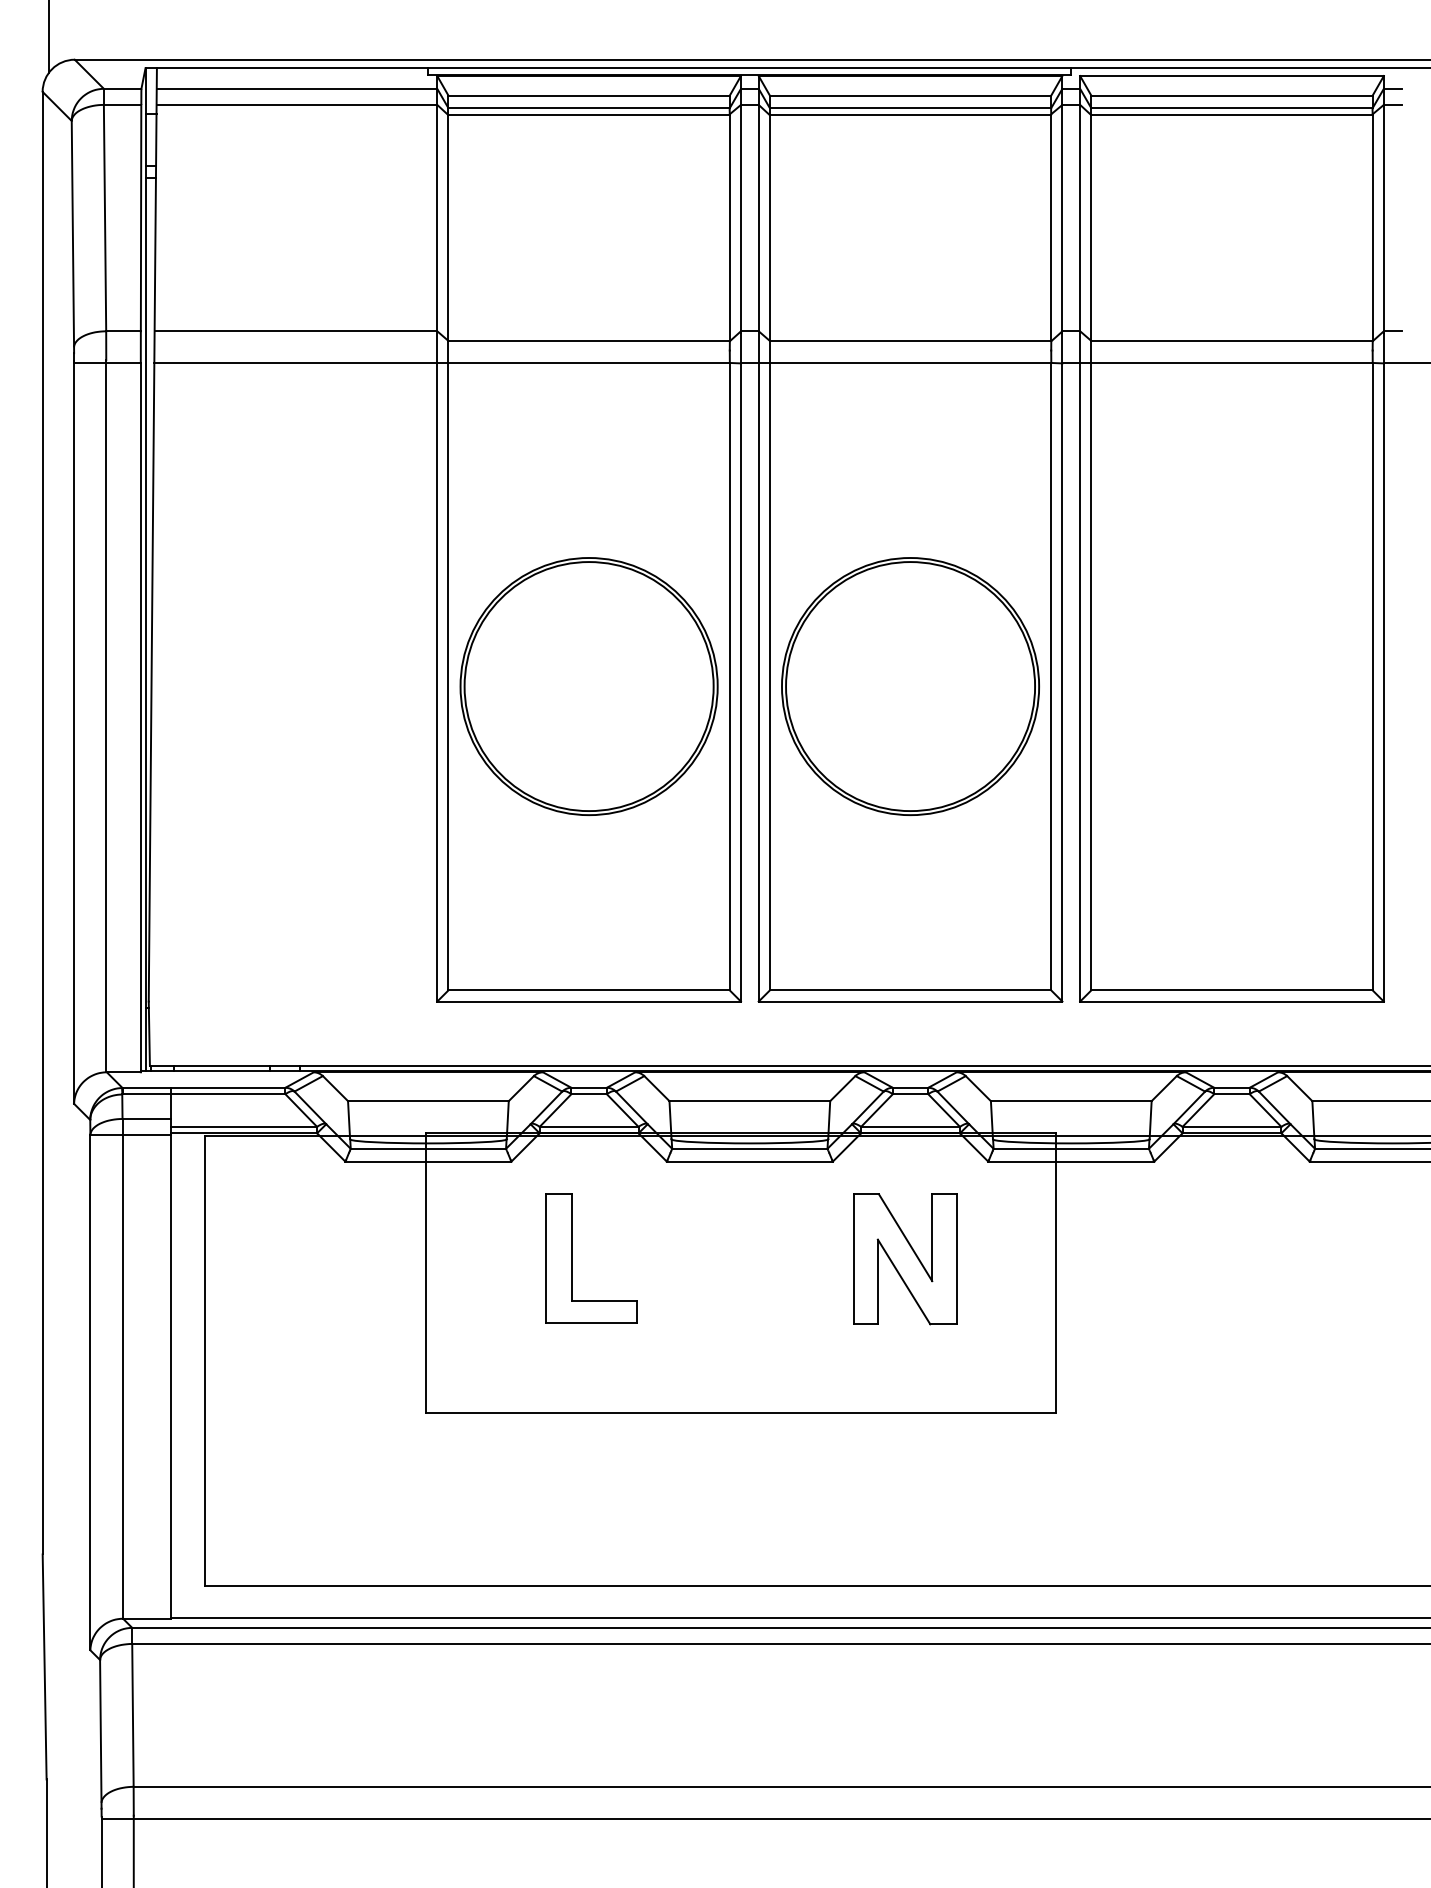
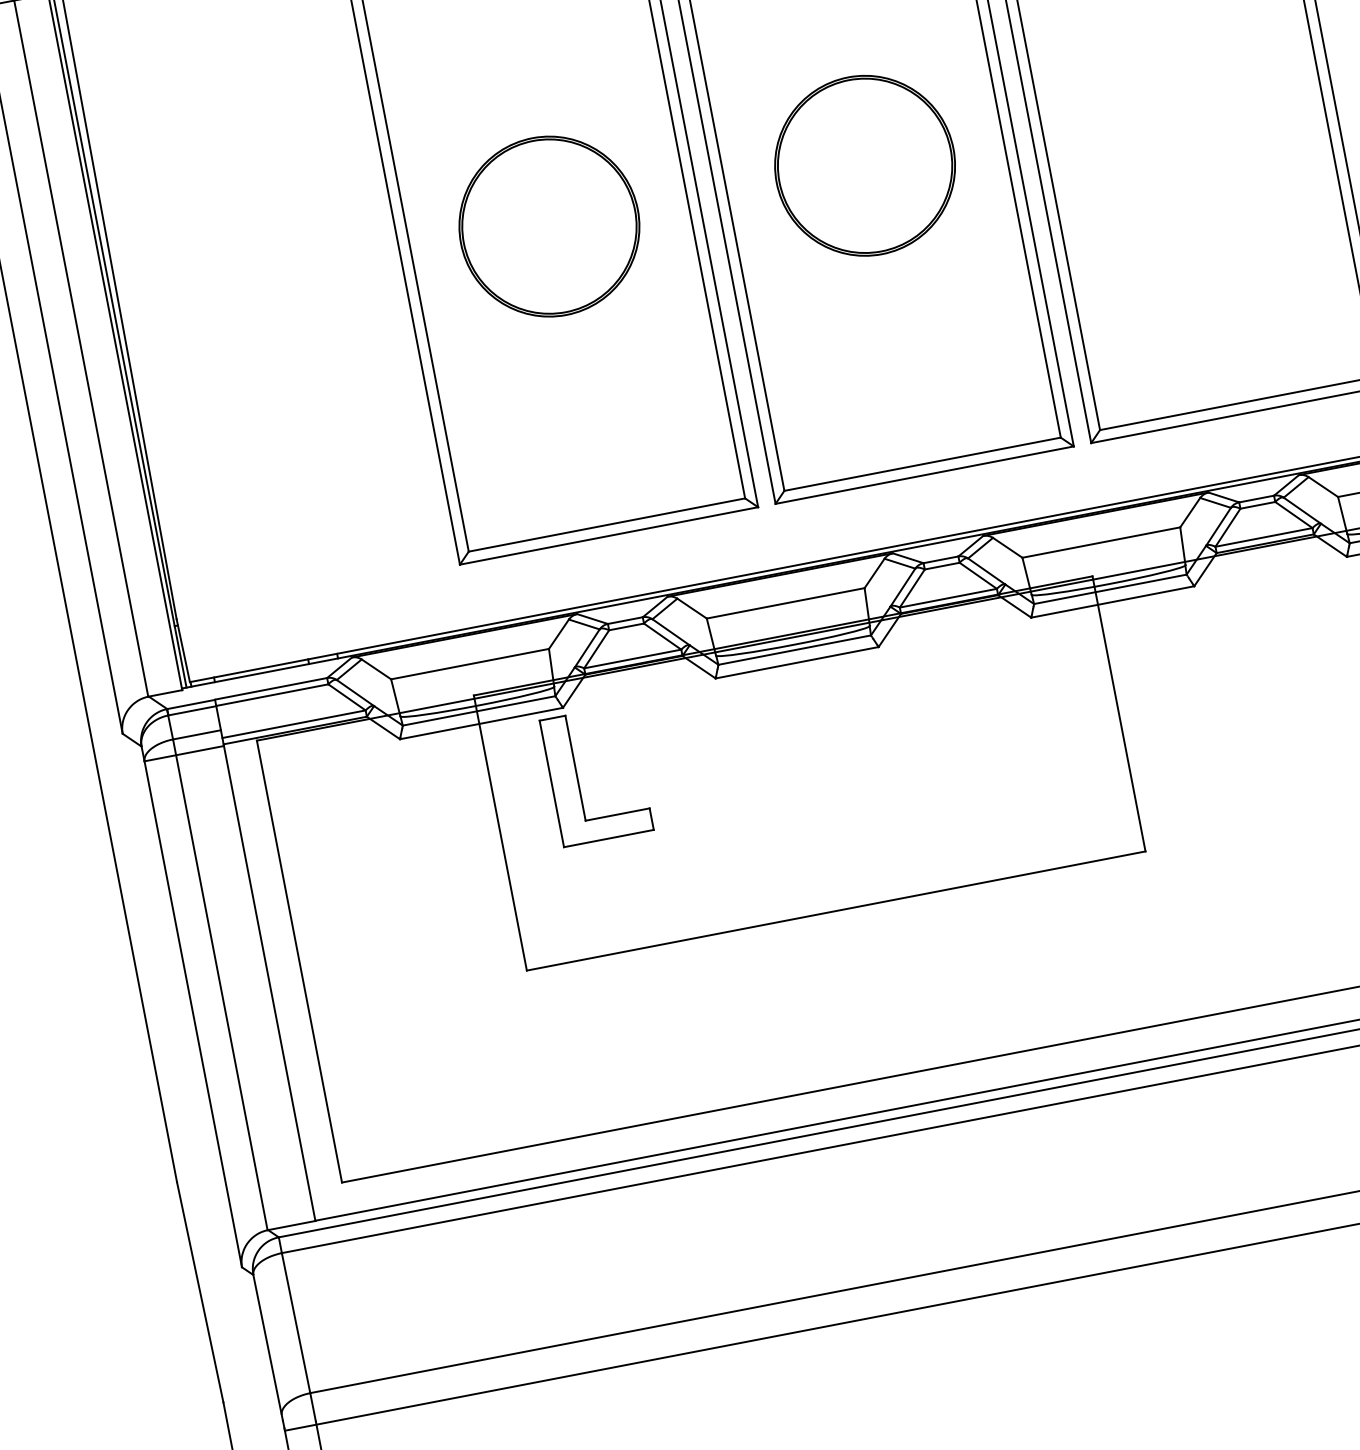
part: (588, 686) -> (548, 226), size x0.7
part: (910, 686) -> (865, 165), size x0.7
part: (572, 1258) -> (577, 779), moved
part: (905, 1259) -> (968, 729), removed

